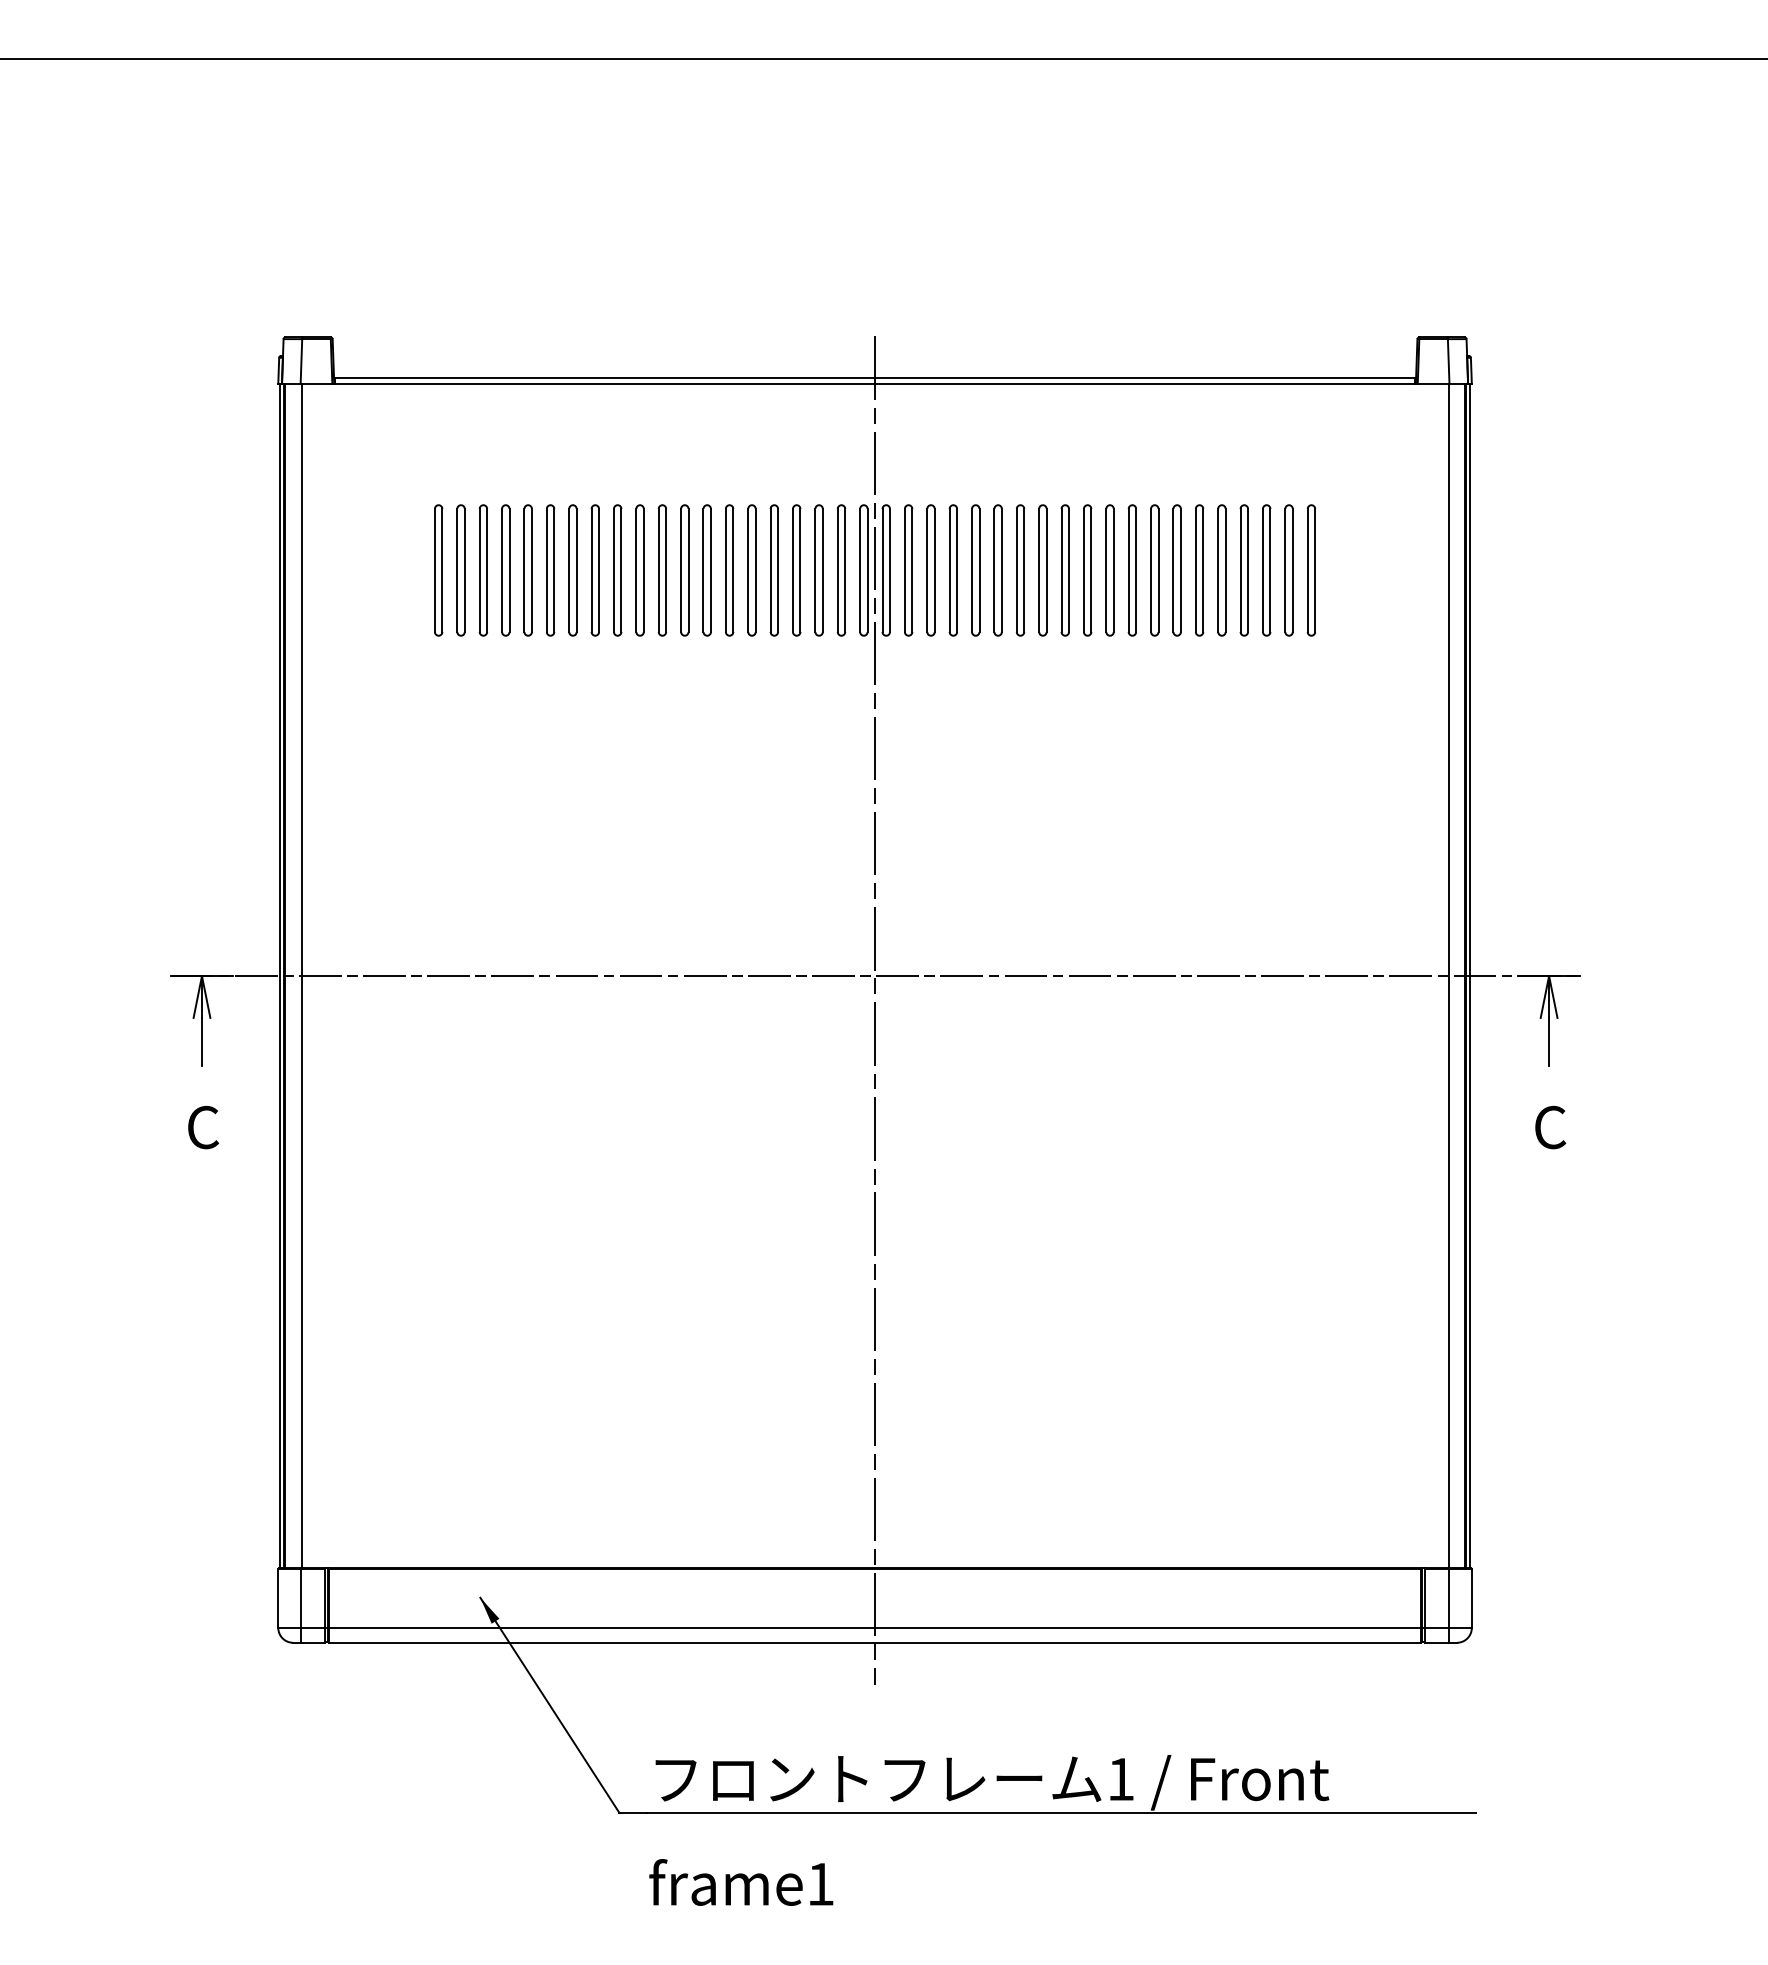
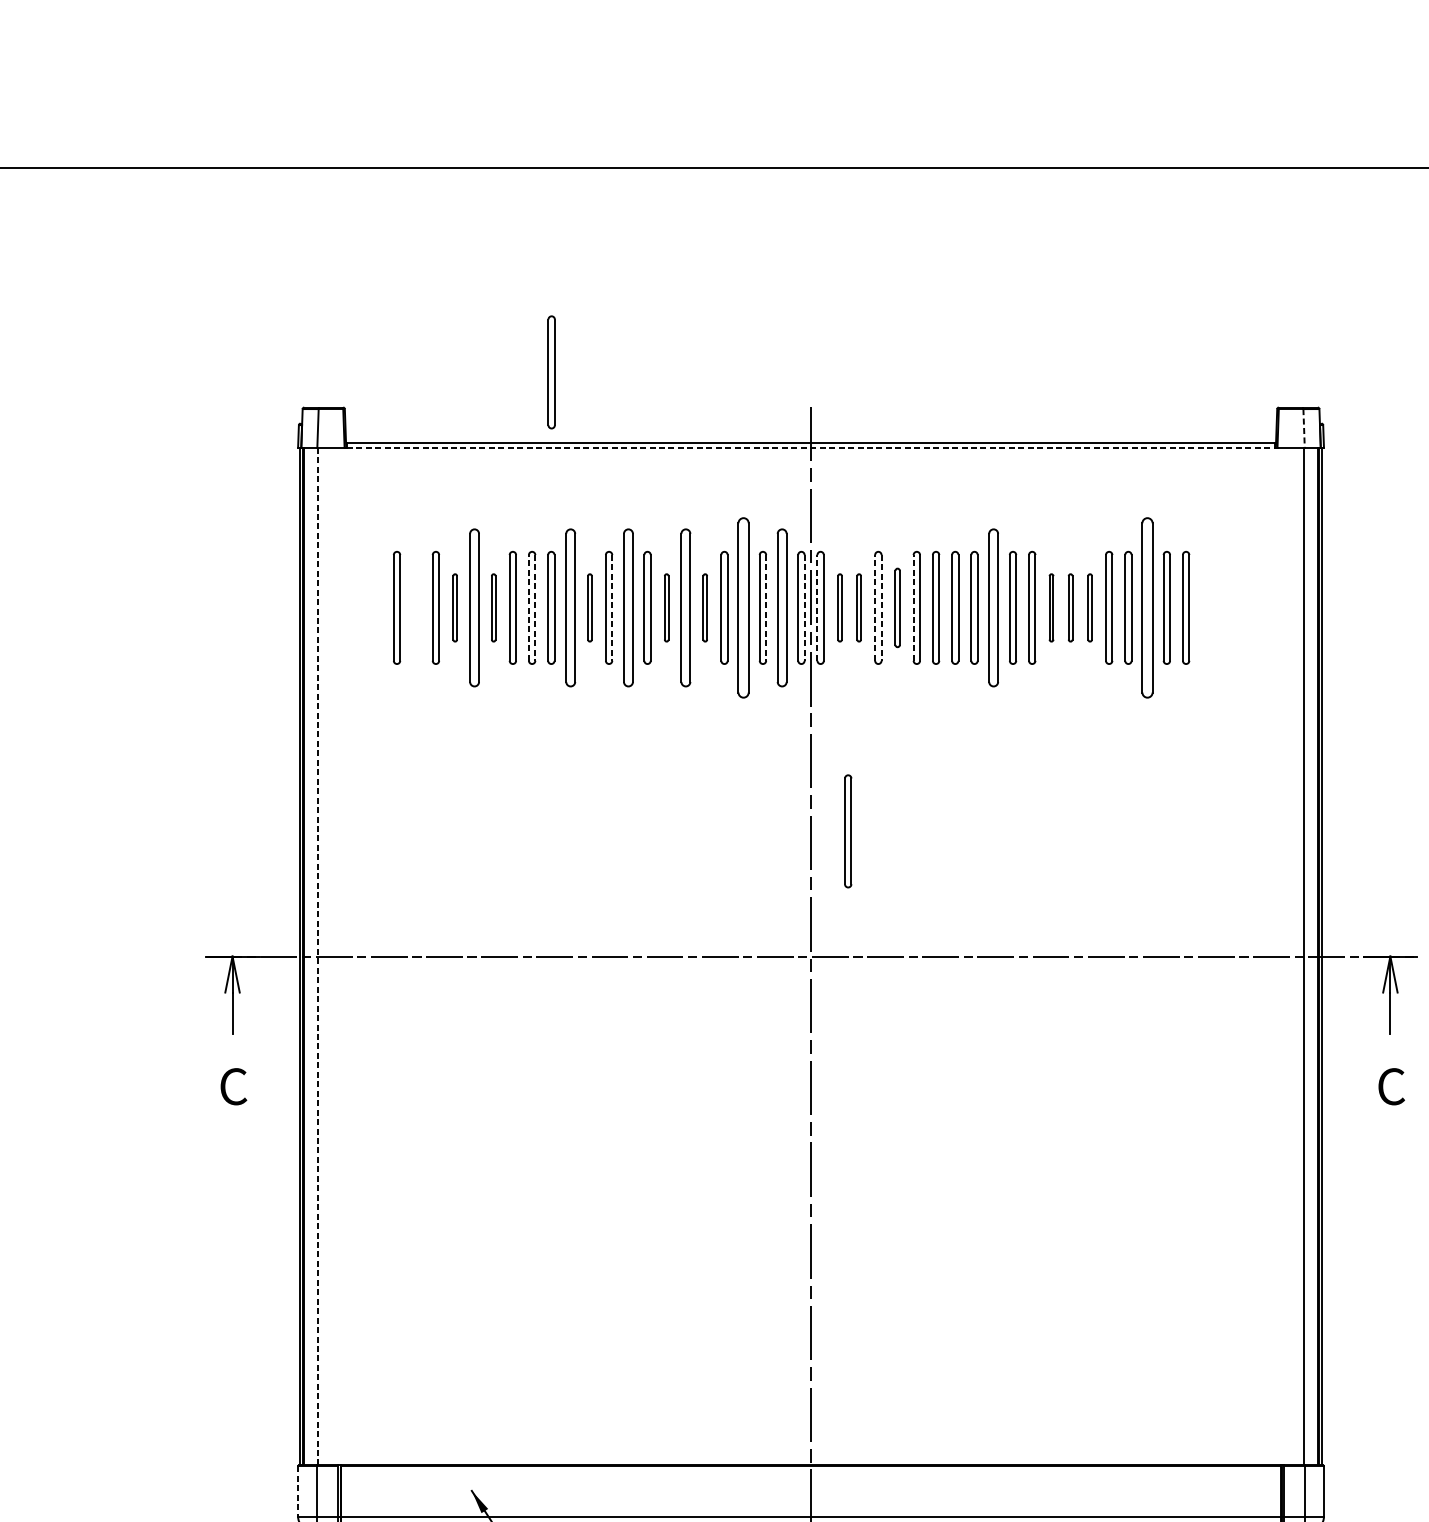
part: (572, 296) -> (550, 372), added
line: (1448, 362) -> (1303, 429), solid -> dashed
line: (875, 383) -> (811, 447), solid -> dashed
part: (392, 570) -> (396, 607), added
part: (460, 570) -> (454, 607), size x0.6
part: (482, 570) -> (473, 607), size x1.4
part: (505, 570) -> (493, 607), size x0.6
line: (546, 570) -> (528, 607), solid -> dashed
line: (554, 570) -> (535, 607), solid -> dashed
part: (594, 570) -> (569, 607), size x1.4
part: (617, 570) -> (589, 607), size x0.6
line: (643, 570) -> (612, 607), solid -> dashed
part: (661, 570) -> (627, 607), size x1.4
part: (706, 570) -> (666, 607), size x0.6
part: (729, 570) -> (685, 607), size x1.4
part: (751, 570) -> (704, 607), size x0.6
part: (796, 570) -> (743, 607), size x1.6
line: (822, 570) -> (765, 607), solid -> dashed
part: (841, 570) -> (782, 607), size x1.4
line: (867, 570) -> (804, 607), solid -> dashed
line: (882, 570) -> (817, 607), solid -> dashed
part: (908, 570) -> (839, 607), size x0.6
part: (930, 570) -> (858, 607), size x0.6
line: (949, 570) -> (875, 607), solid -> dashed
line: (957, 570) -> (881, 607), solid -> dashed
part: (975, 570) -> (897, 607), size x0.7
line: (994, 570) -> (913, 607), solid -> dashed
part: (1087, 570) -> (993, 607), size x1.4
part: (1154, 570) -> (1051, 607), size x0.6
part: (1176, 570) -> (1070, 607), size x0.6
part: (1199, 570) -> (1089, 607), size x0.6
part: (1266, 570) -> (1147, 607), size x1.6
part: (917, 830) -> (847, 831), added
line: (301, 975) -> (318, 956), solid -> dashed
line: (278, 1599) -> (298, 1492), solid -> dashed

